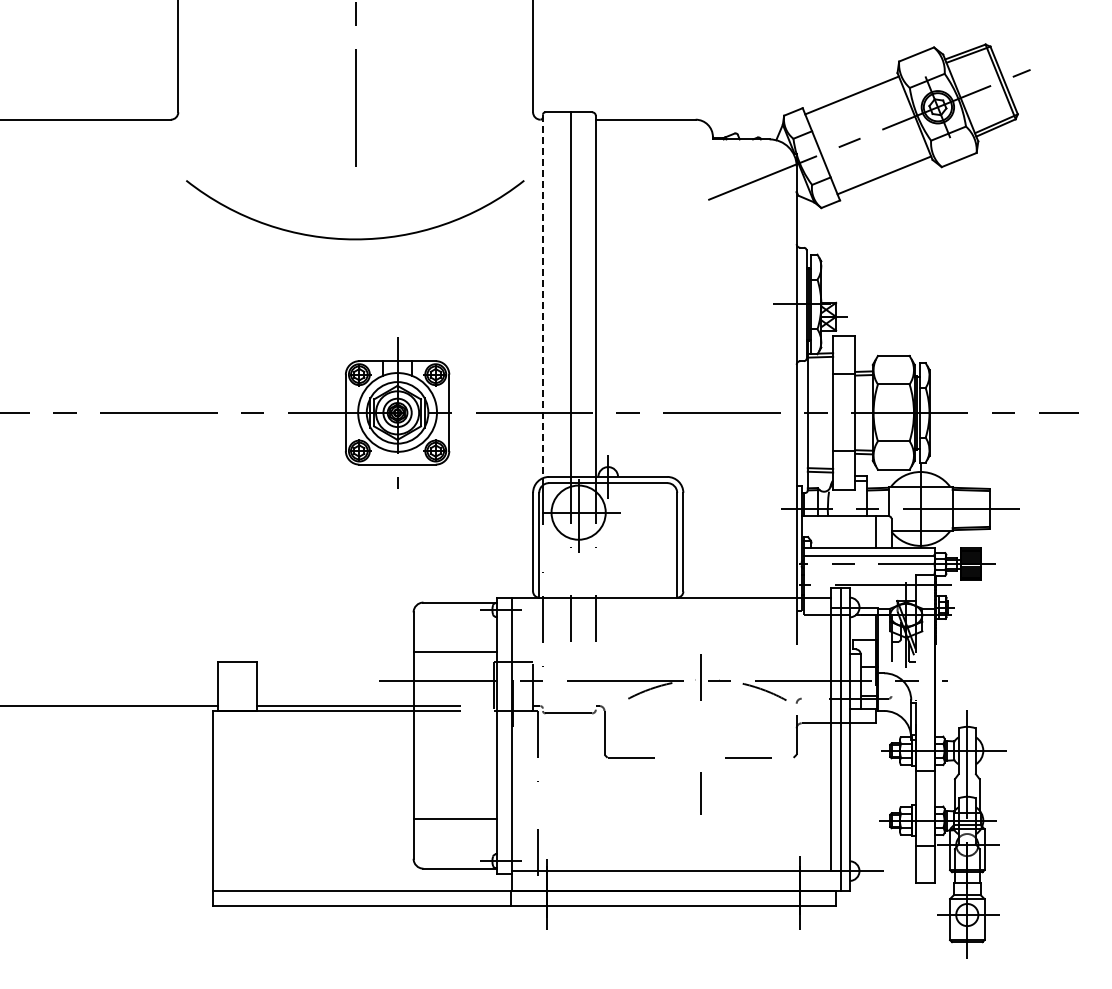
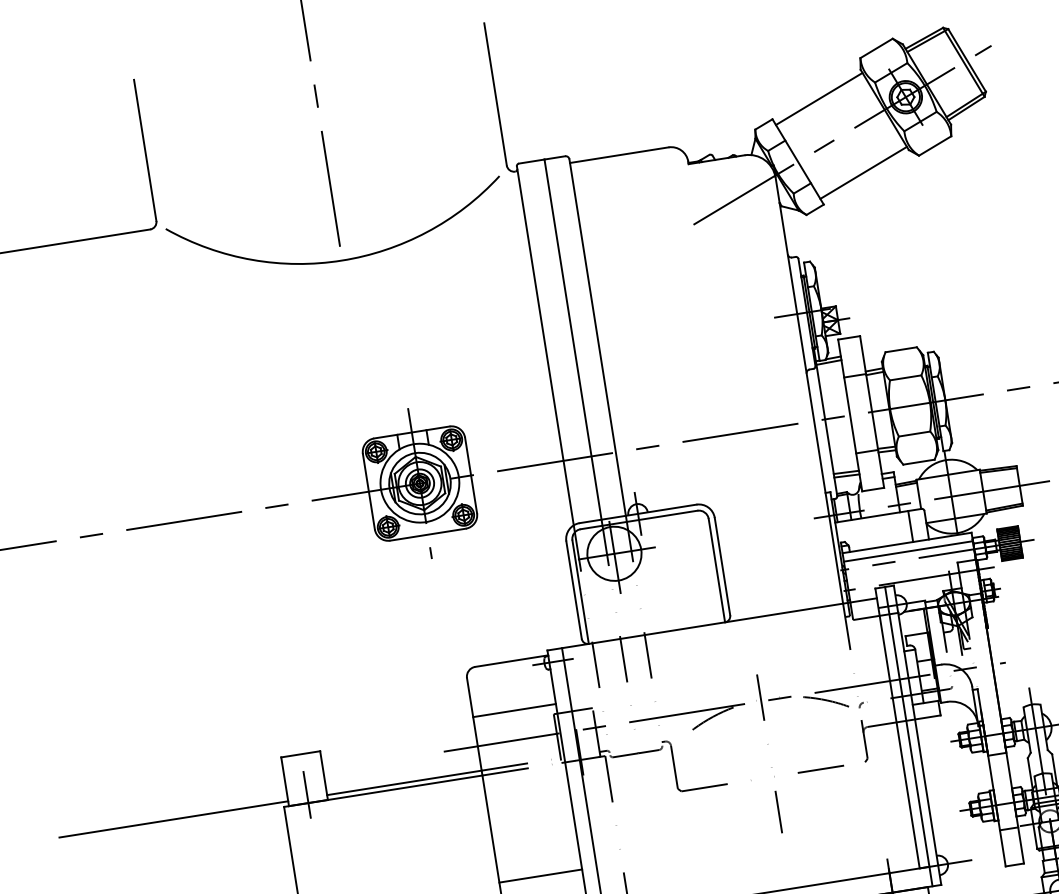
arc: (355, 238) -> (341, 259), moved
line: (542, 296) -> (544, 345), dashed -> solid
line: (237, 702) -> (307, 794), added

